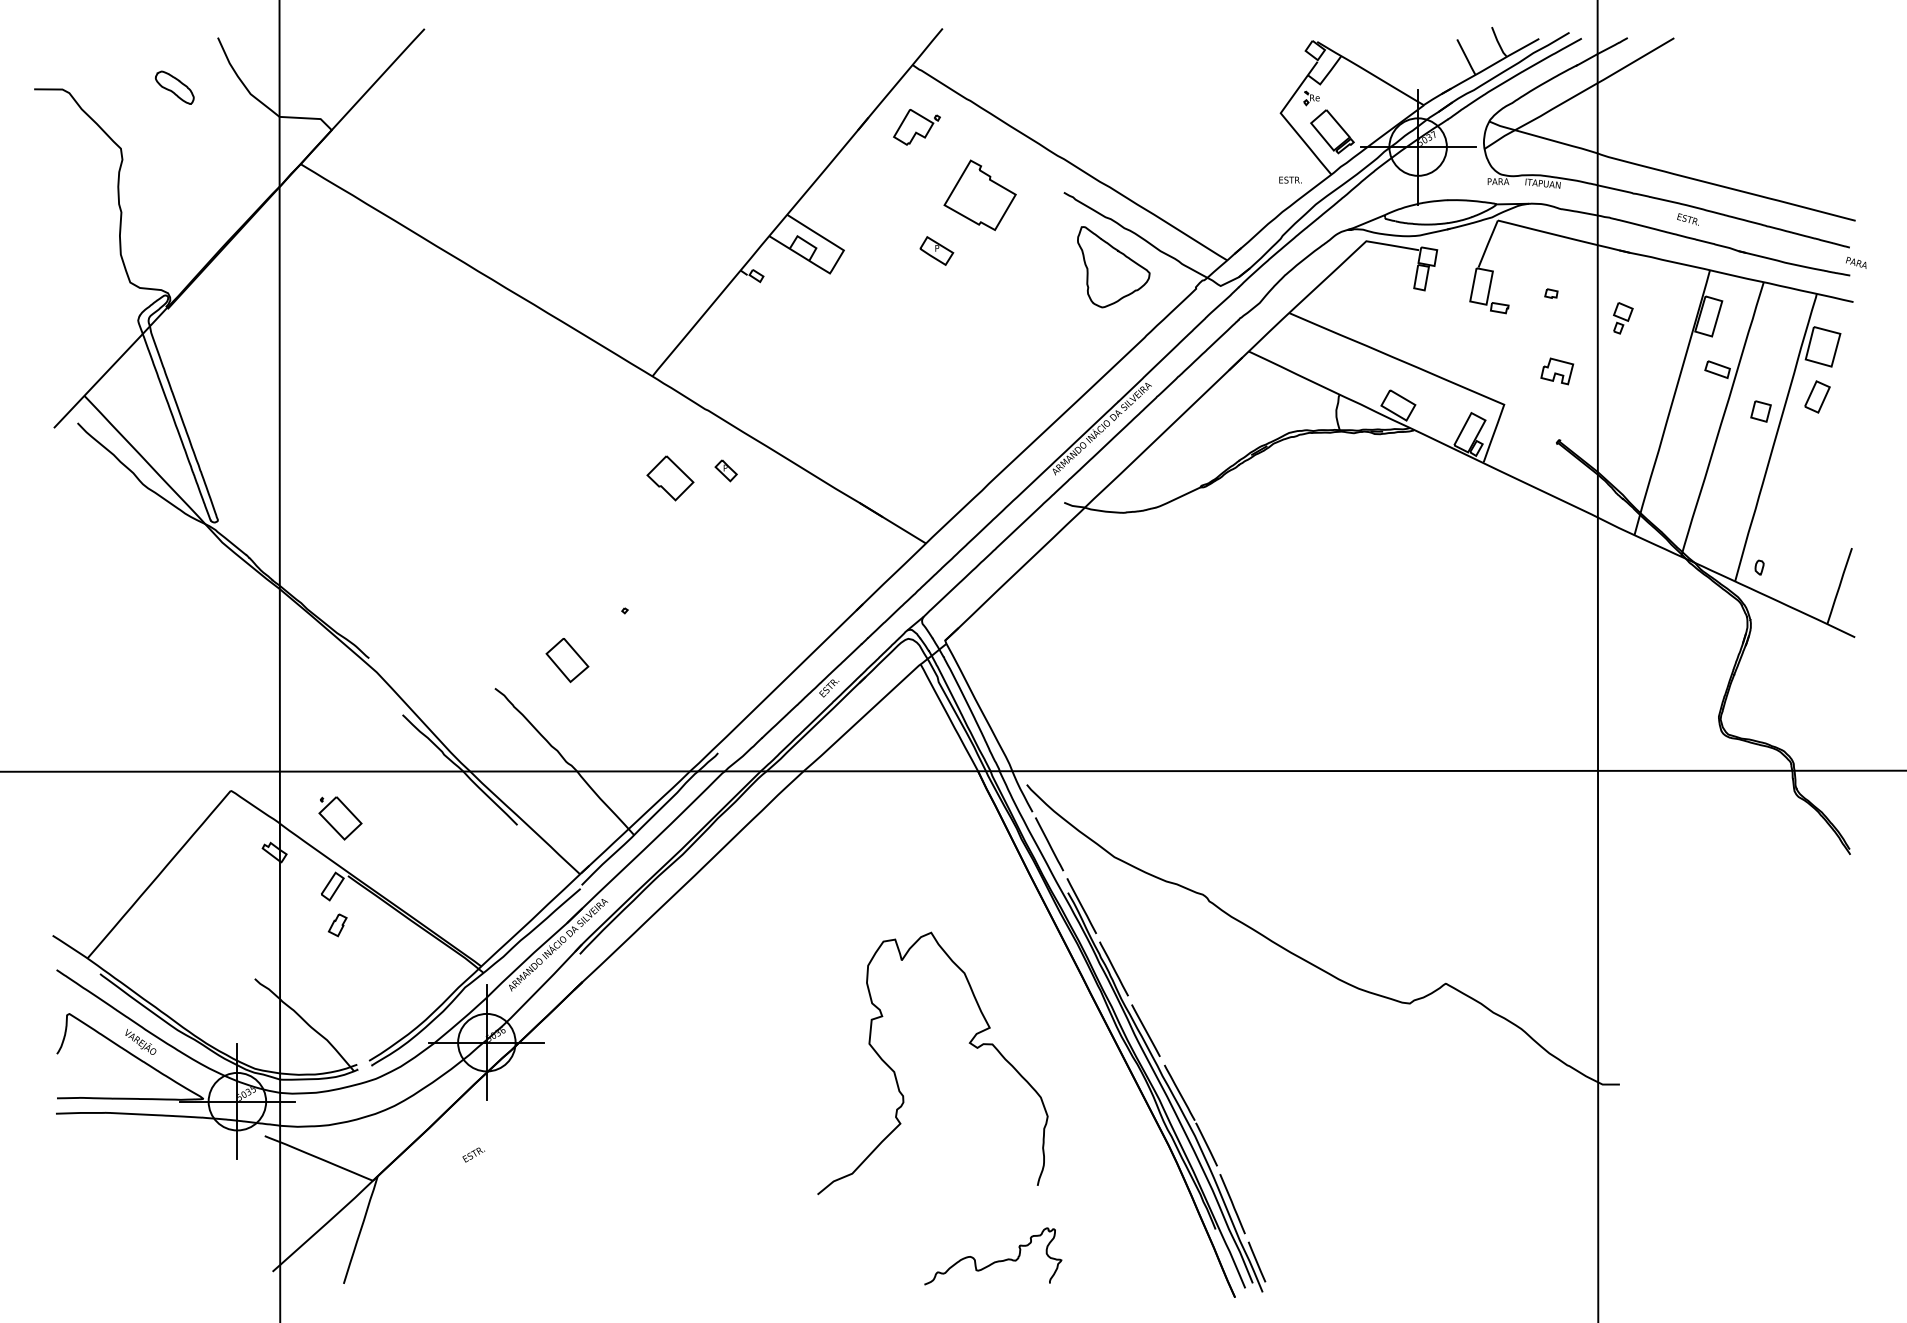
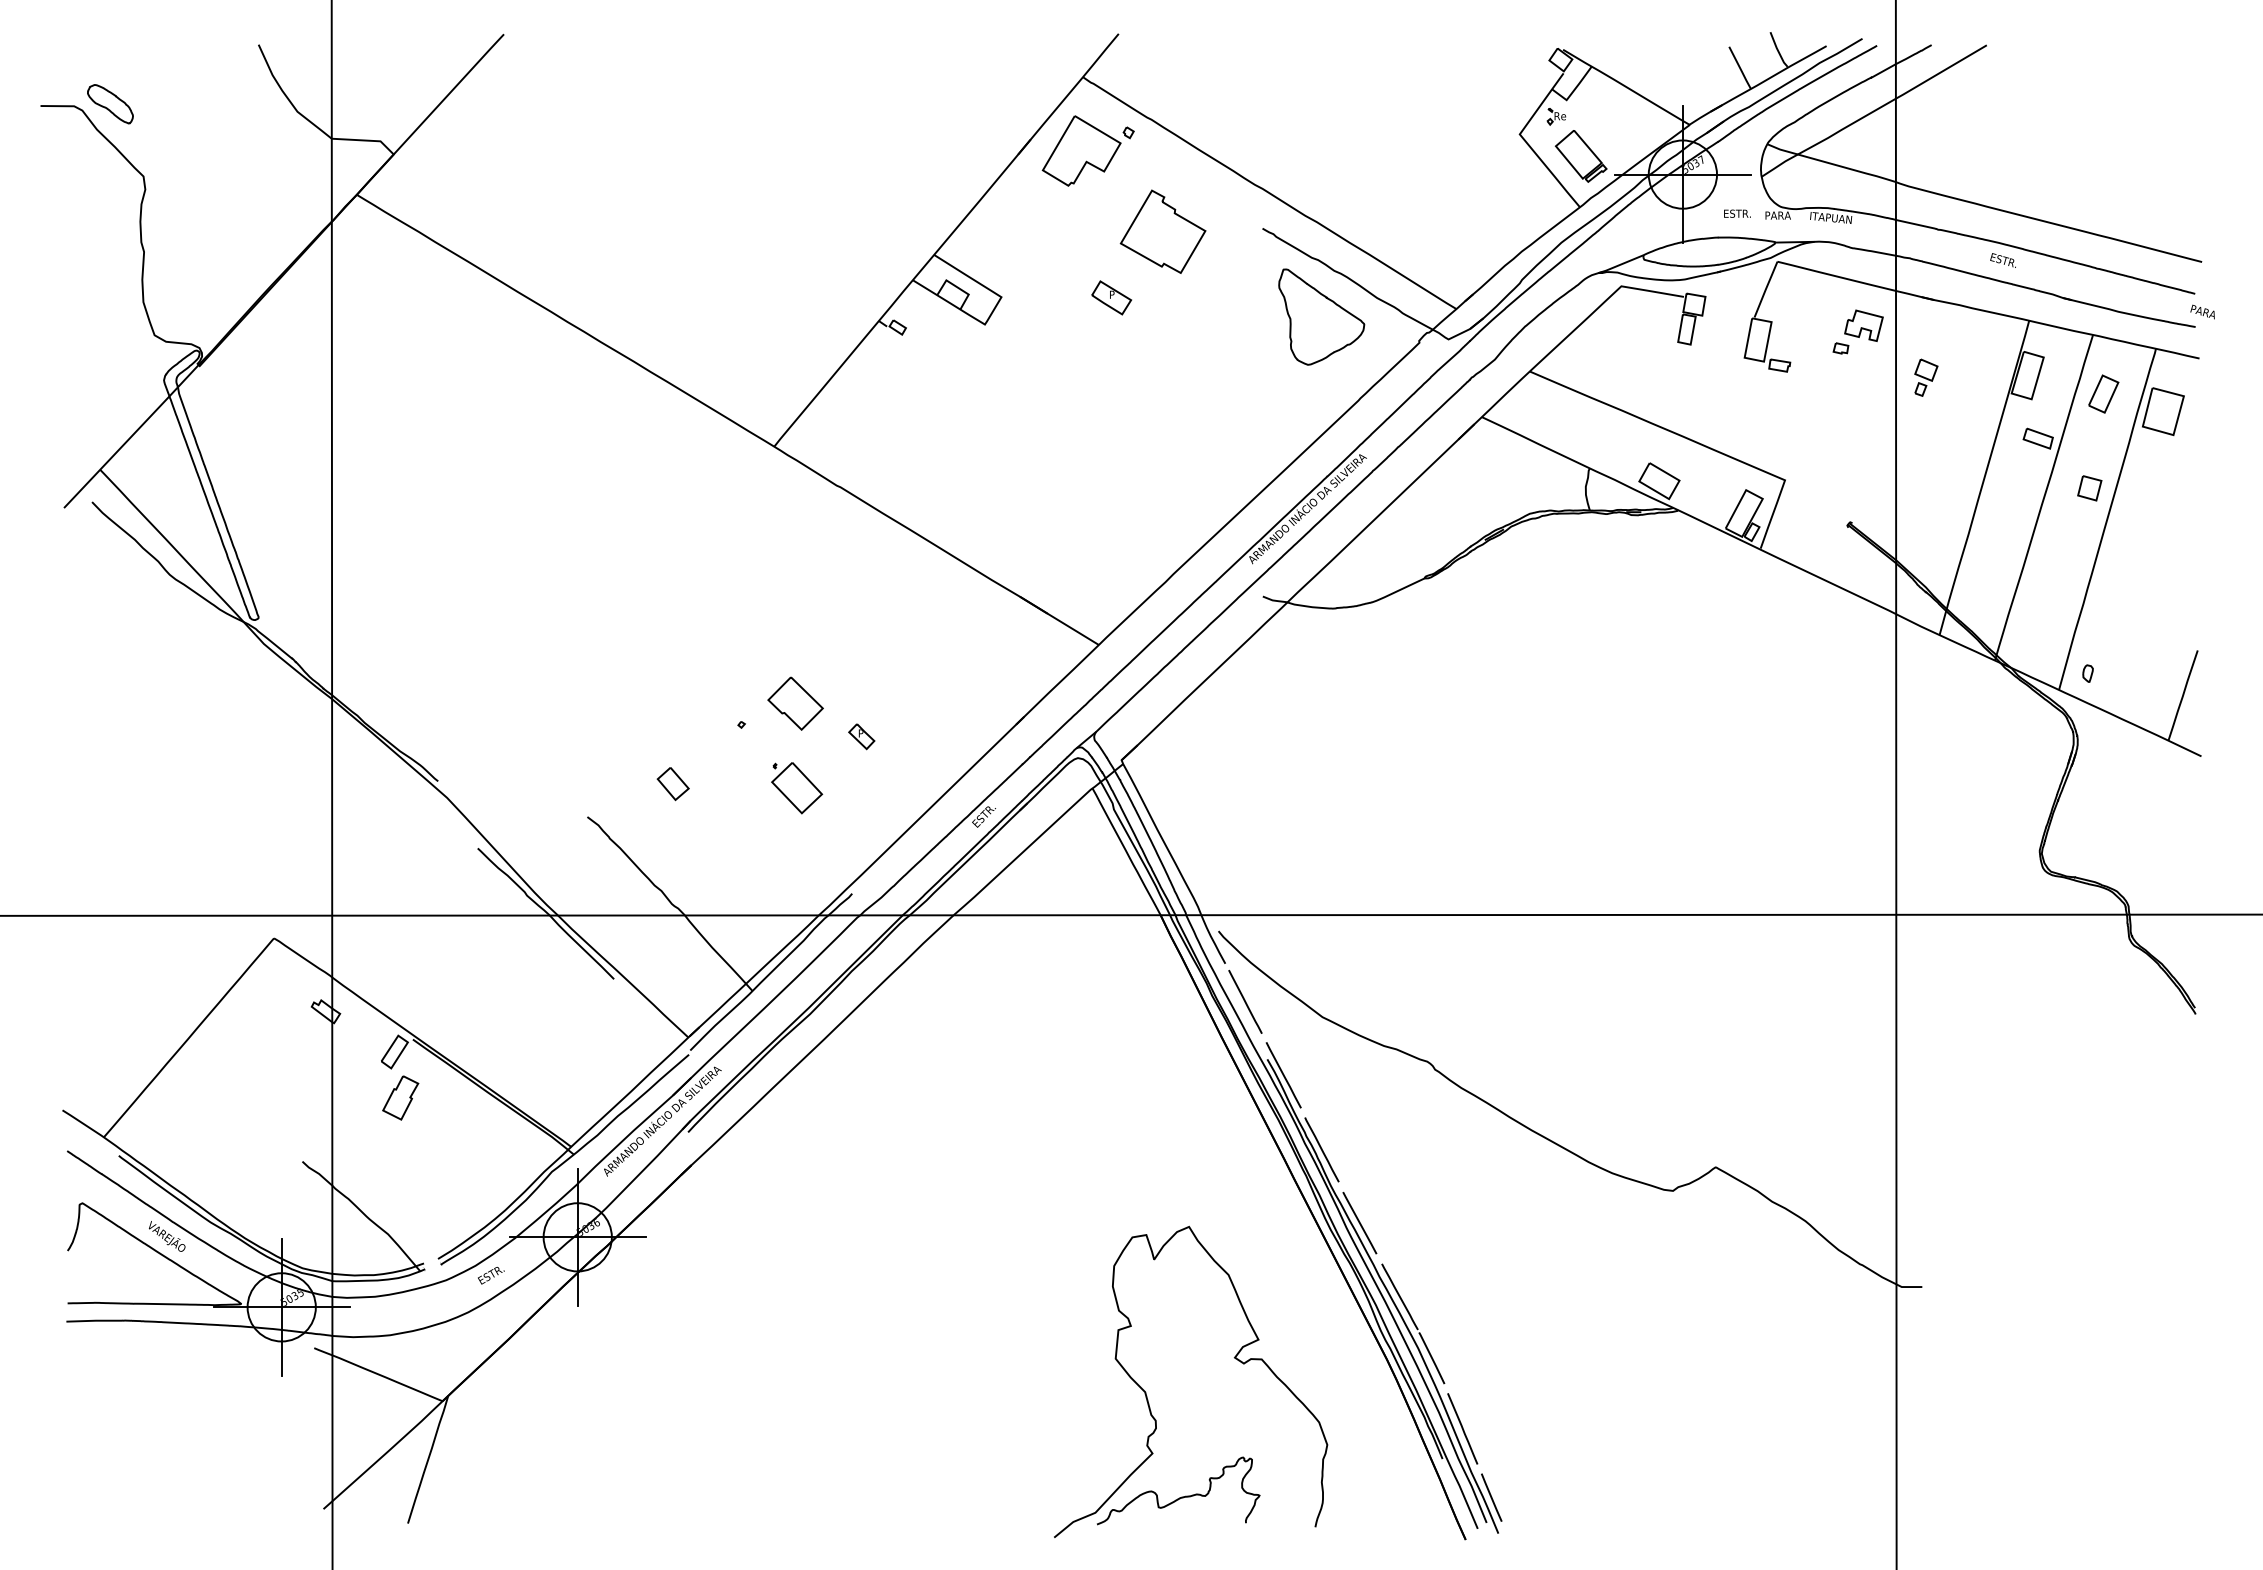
part: (174, 88) -> (110, 104), moved
part: (916, 126) -> (1087, 150), size x1.67
text: (1290, 179) -> (1737, 213), moved
part: (1556, 371) -> (1863, 325), moved
part: (1817, 396) -> (2103, 393), moved
part: (725, 470) -> (861, 736), moved
part: (670, 478) -> (795, 703), moved
part: (566, 661) -> (672, 784), size x0.62
part: (340, 818) -> (797, 788), moved
part: (337, 924) -> (400, 1097), size x1.67
curve: (895, 1072) -> (1146, 1392), moved
text: (474, 1154) -> (491, 1275), moved

